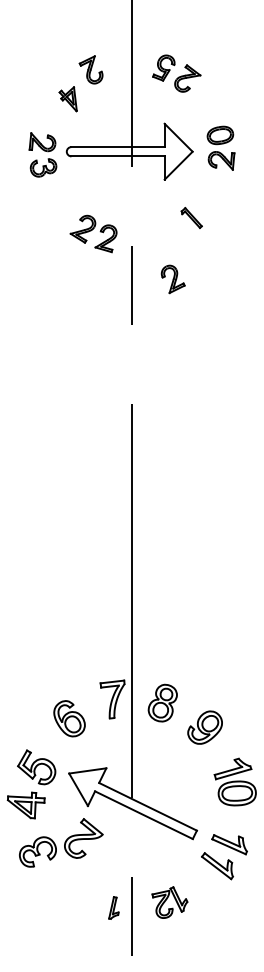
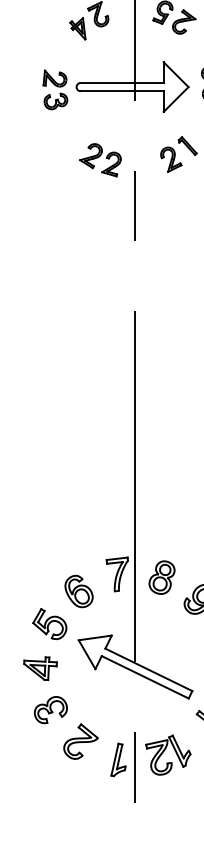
part: (67, 99) -> (77, 29), moved
part: (172, 279) -> (170, 159), moved
part: (36, 767) -> (49, 624), moved
part: (83, 838) -> (80, 741), moved
part: (169, 902) -> (167, 754), size x1.43
part: (113, 907) -> (118, 759), size x1.67

